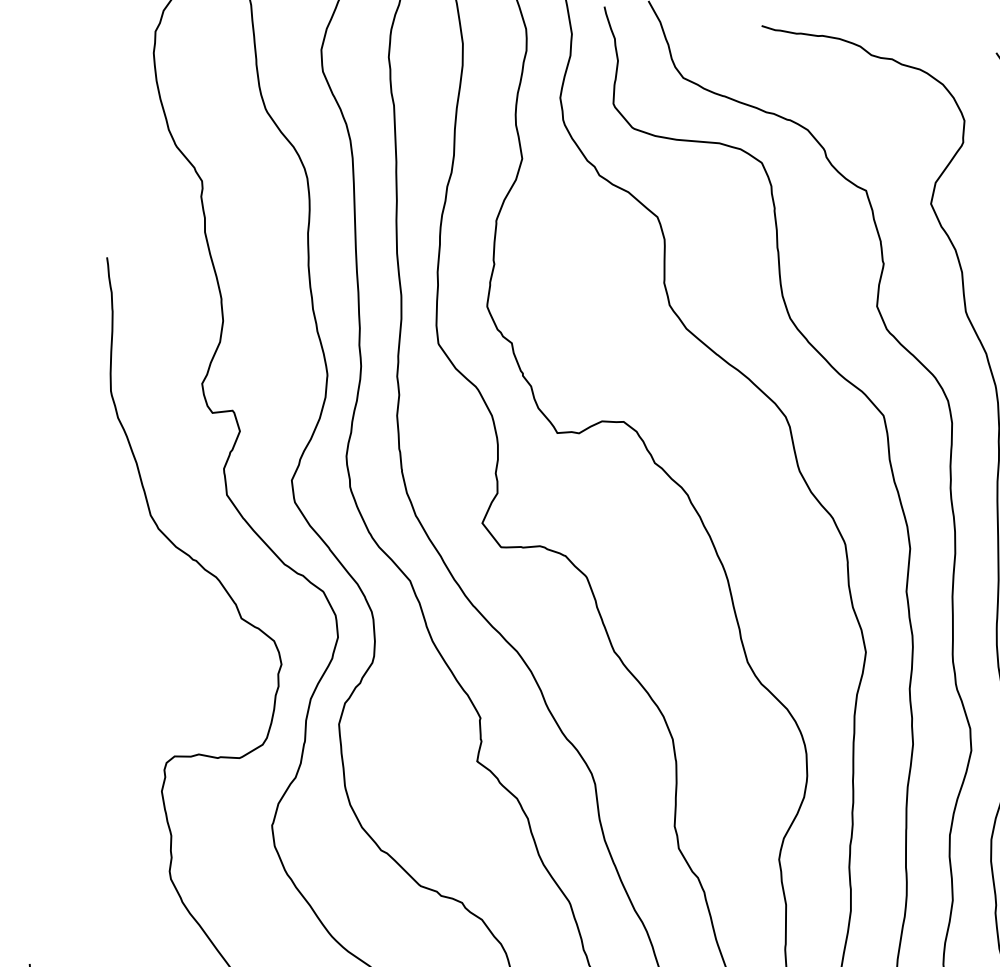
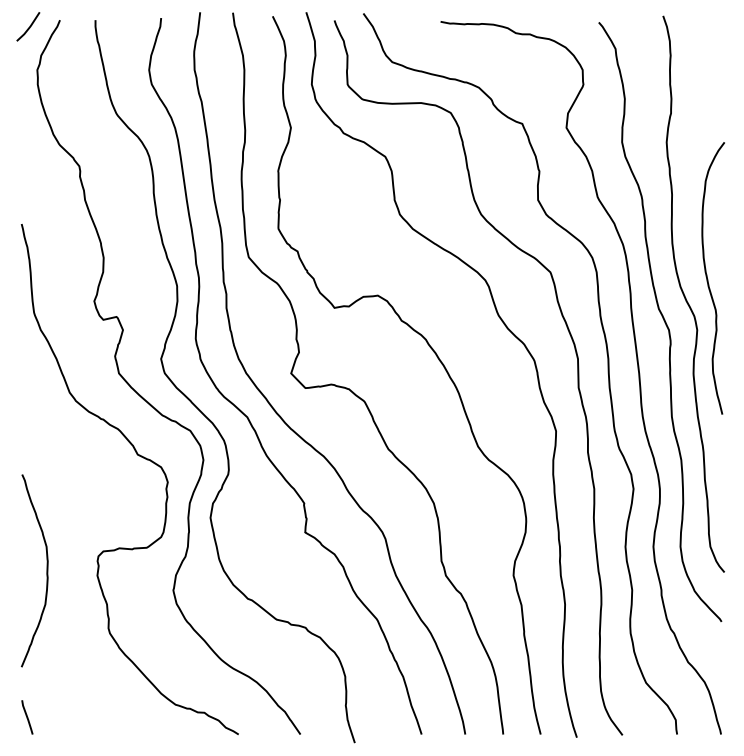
curve: (87, 775) -> (46, 570), added

